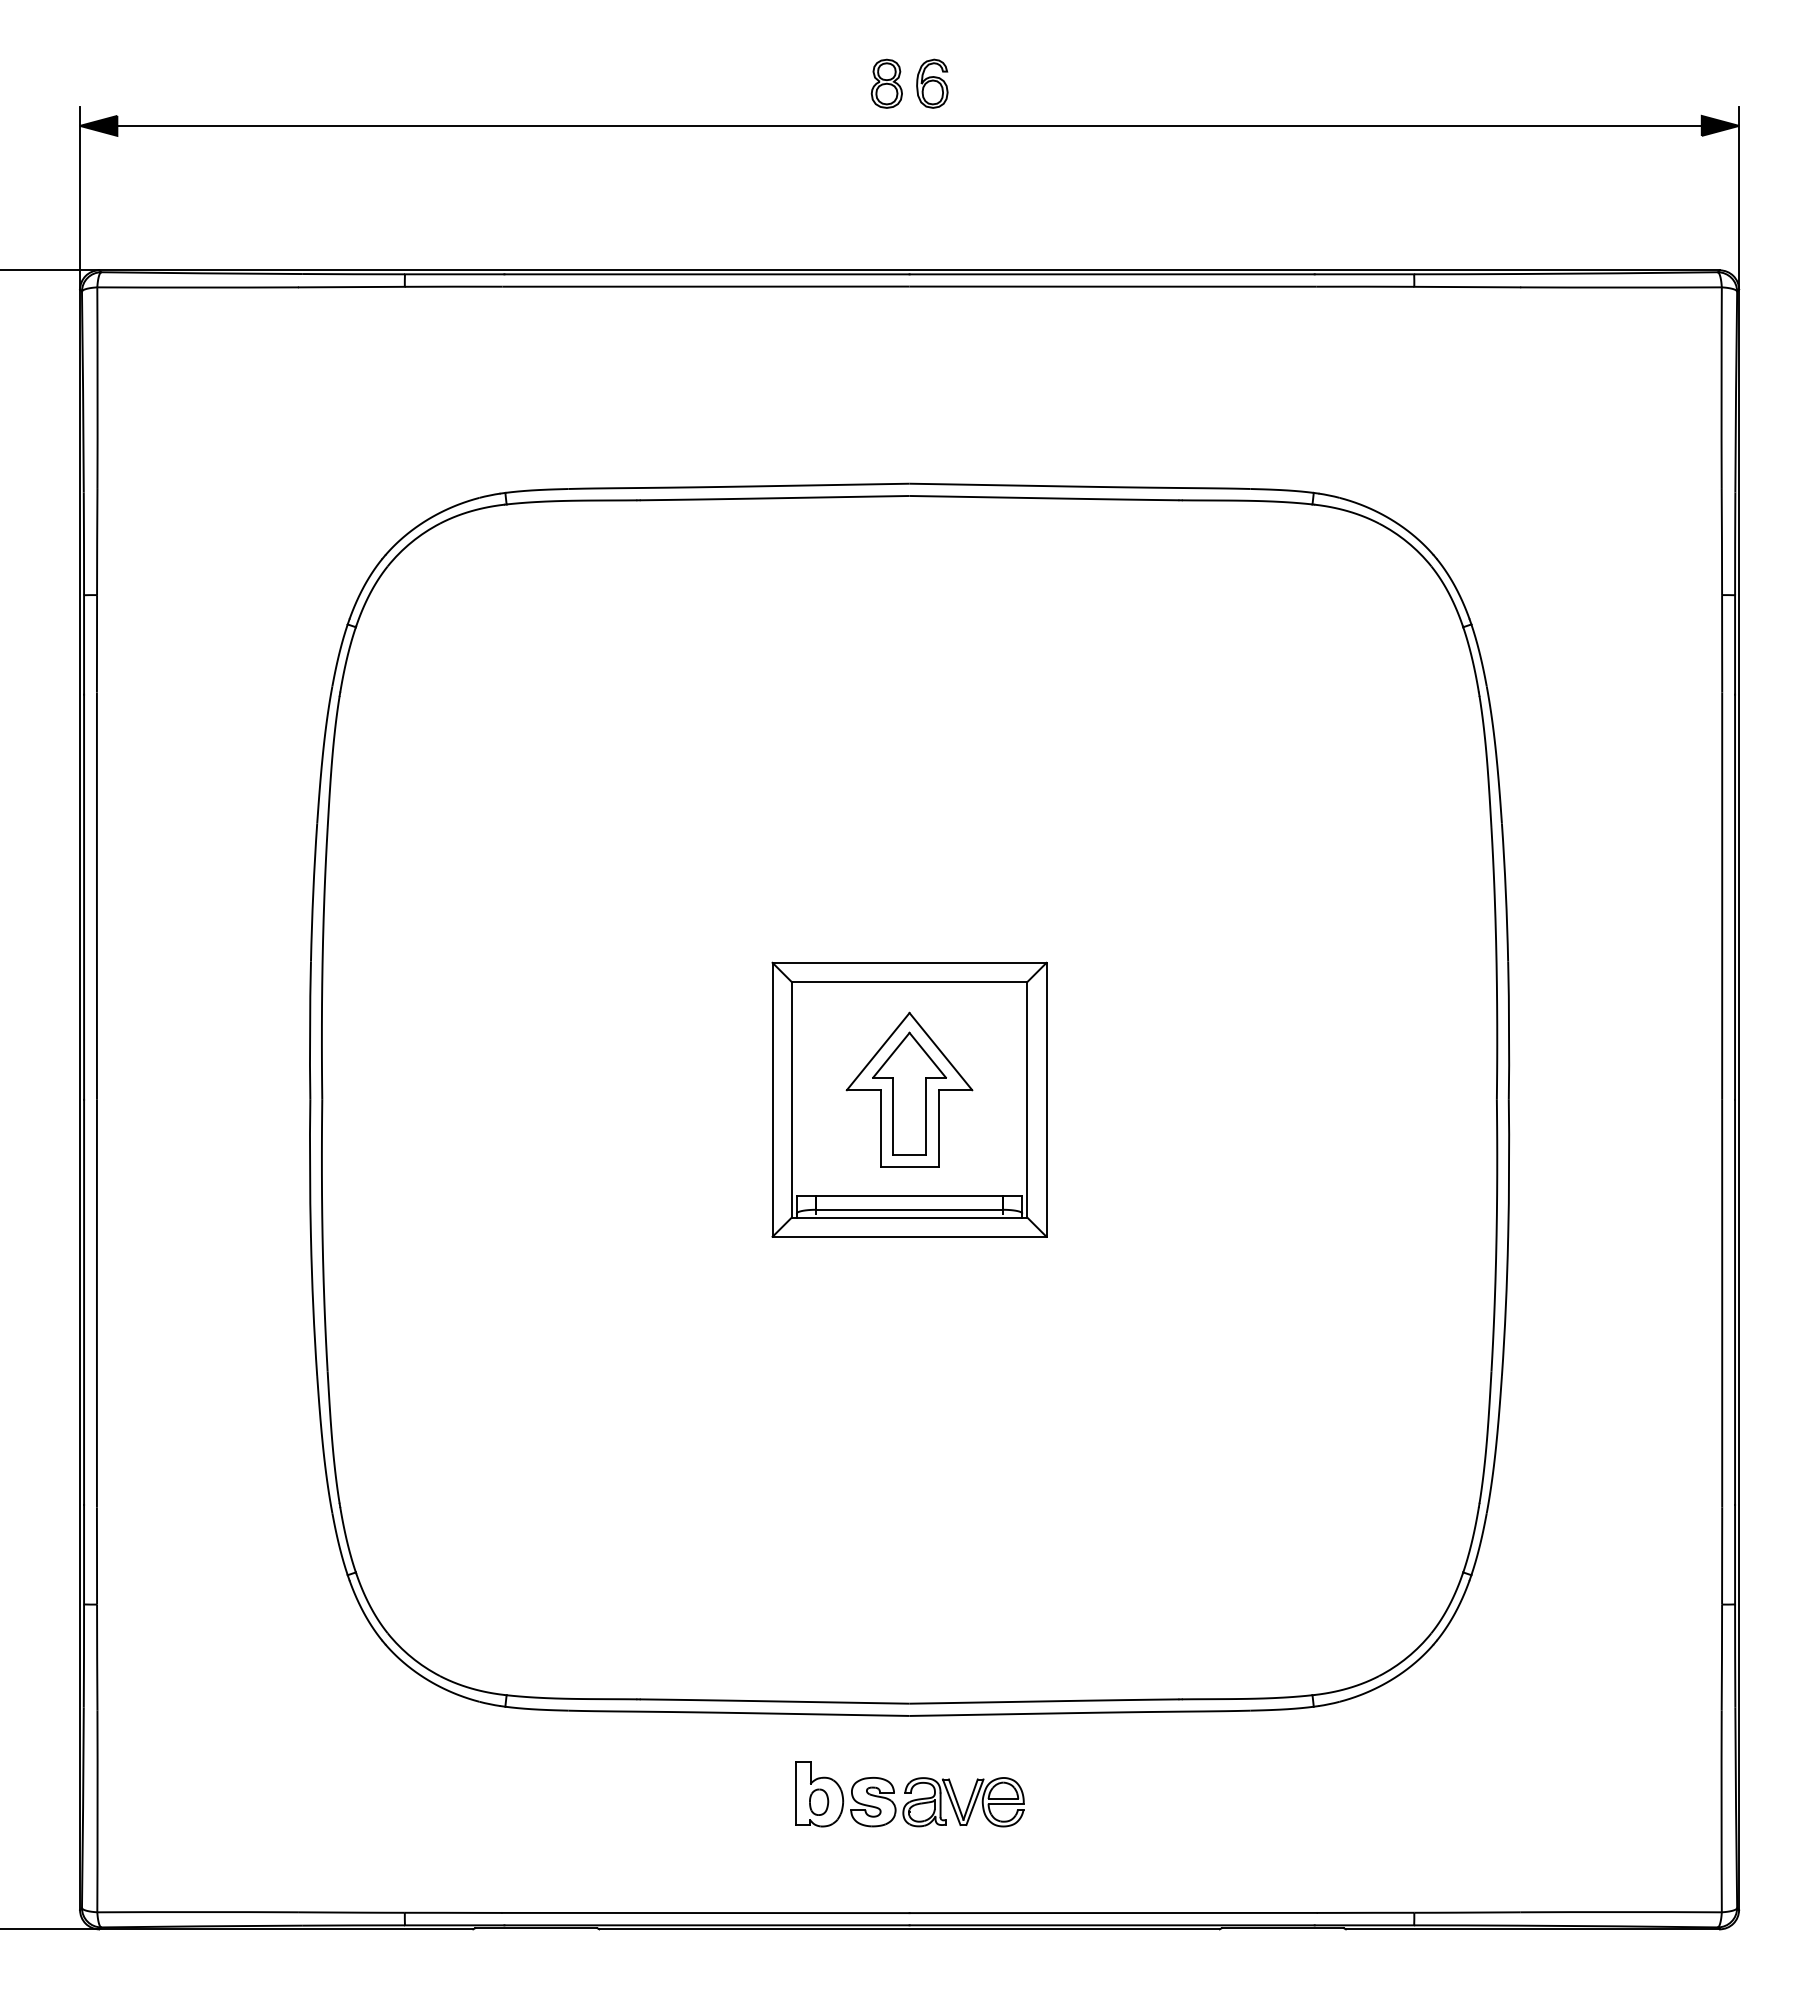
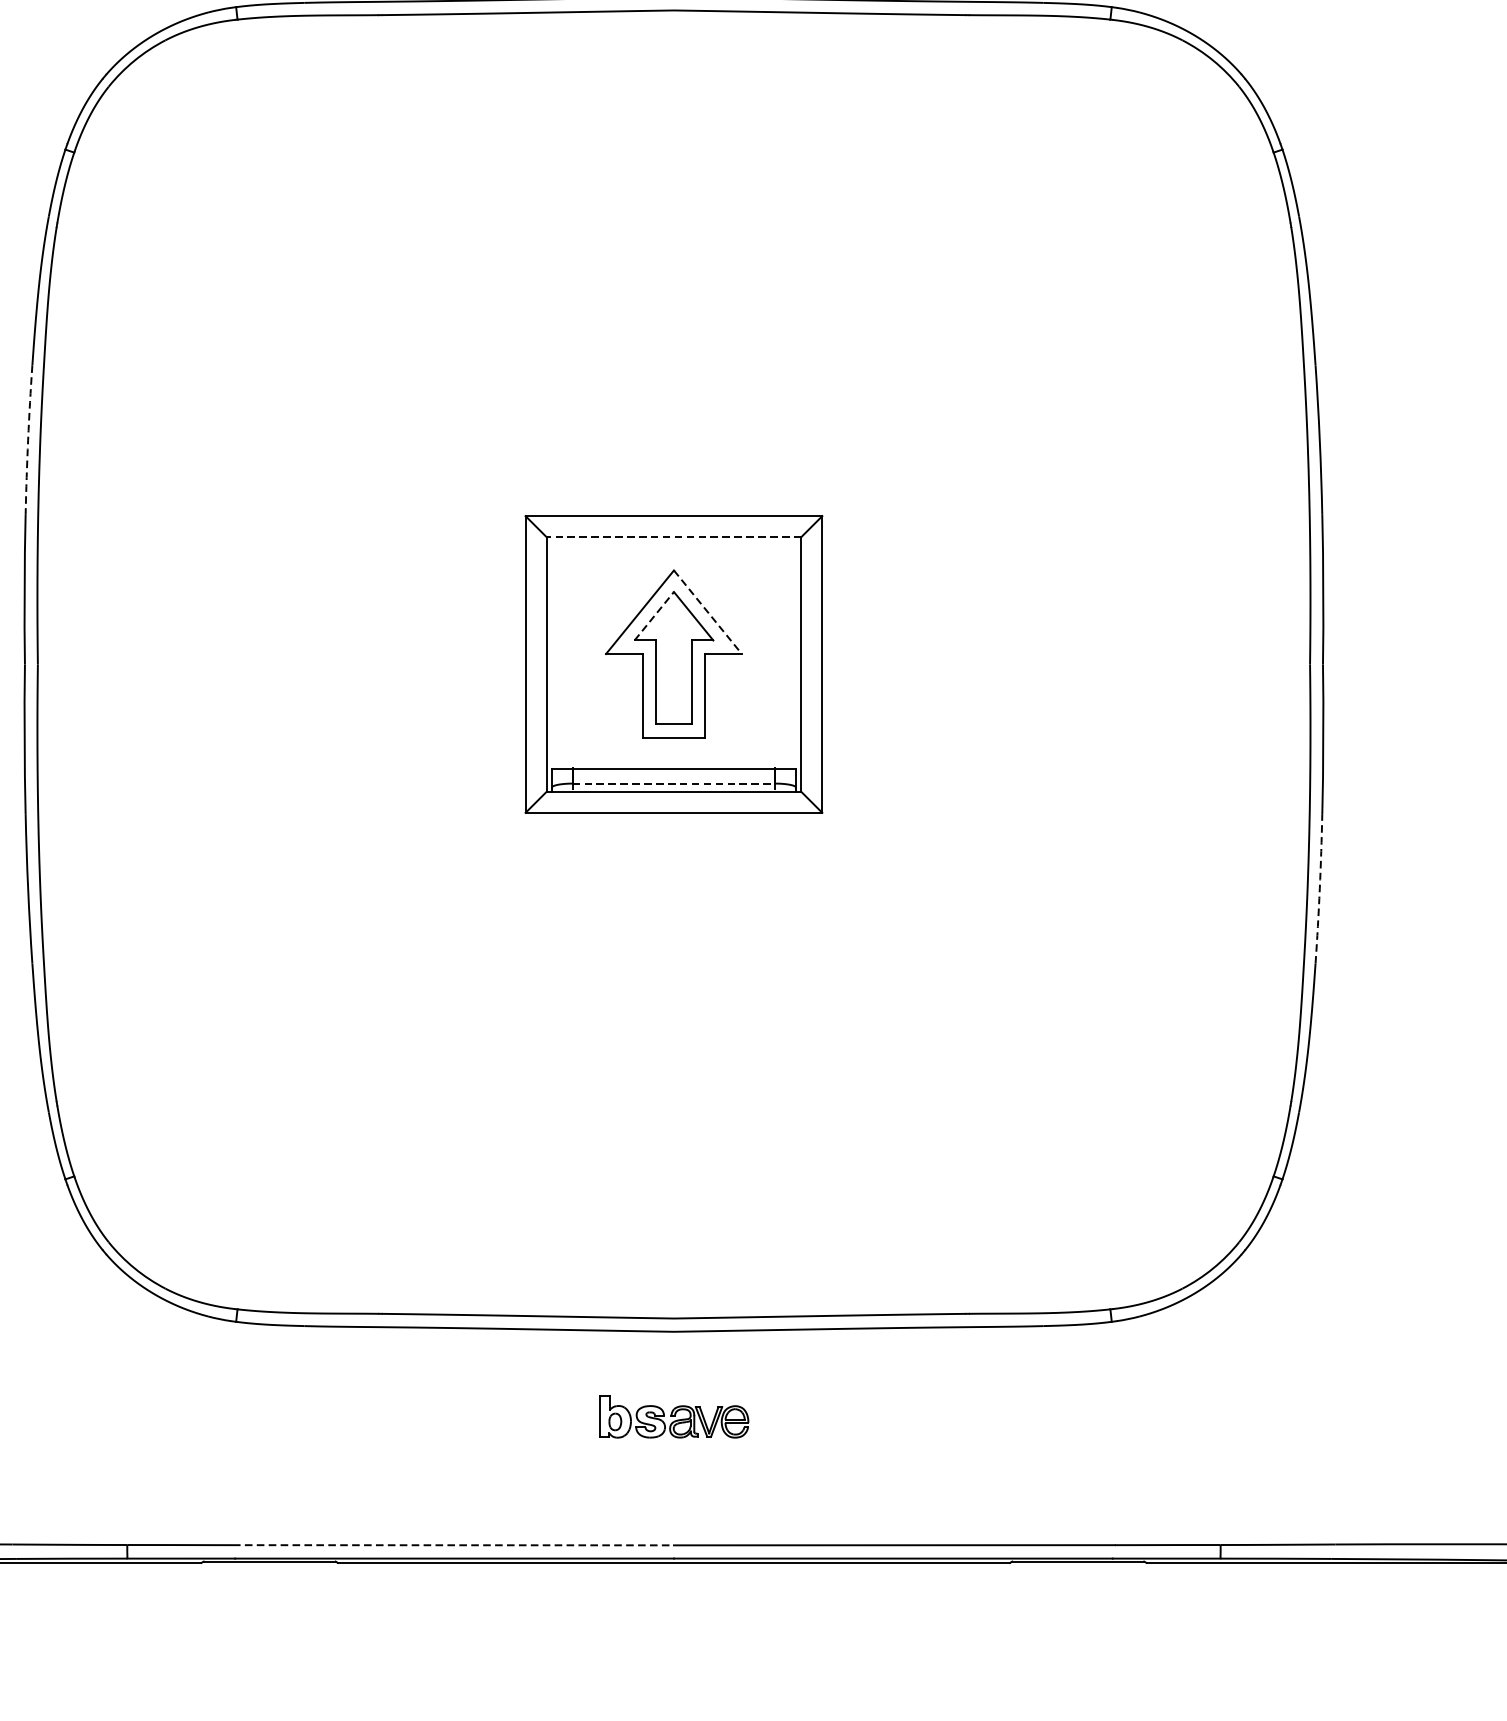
arc: (313, 892) -> (28, 439), solid -> dashed
line: (909, 982) -> (673, 537), solid -> dashed
line: (940, 1051) -> (707, 612), solid -> dashed
line: (891, 1055) -> (654, 616), solid -> dashed
line: (909, 1209) -> (673, 783), solid -> dashed
arc: (1505, 1307) -> (1319, 889), solid -> dashed
part: (909, 1794) -> (673, 1416), size x0.6
line: (705, 1913) -> (452, 1545), solid -> dashed

